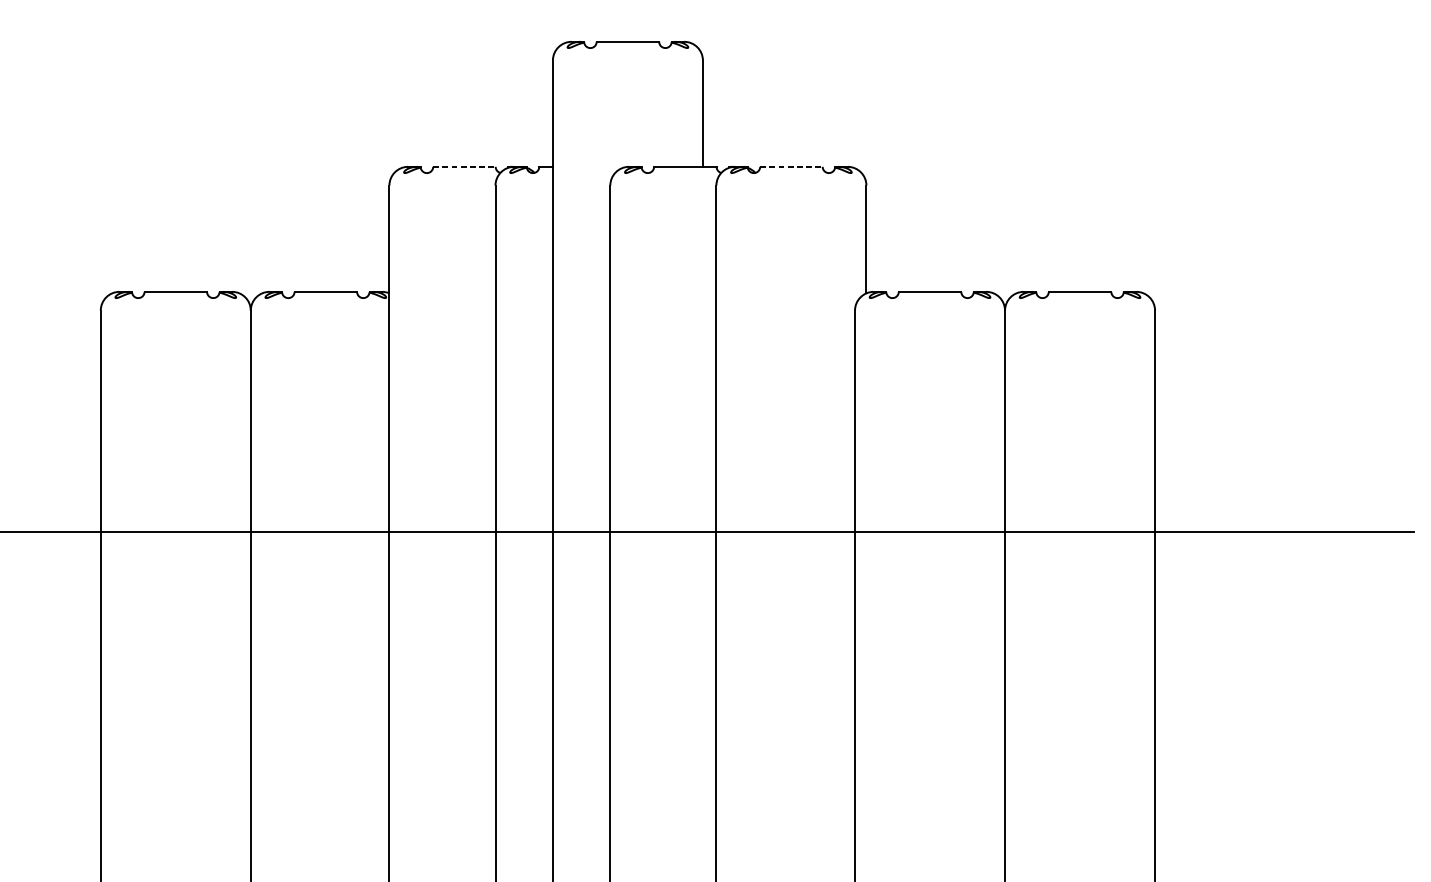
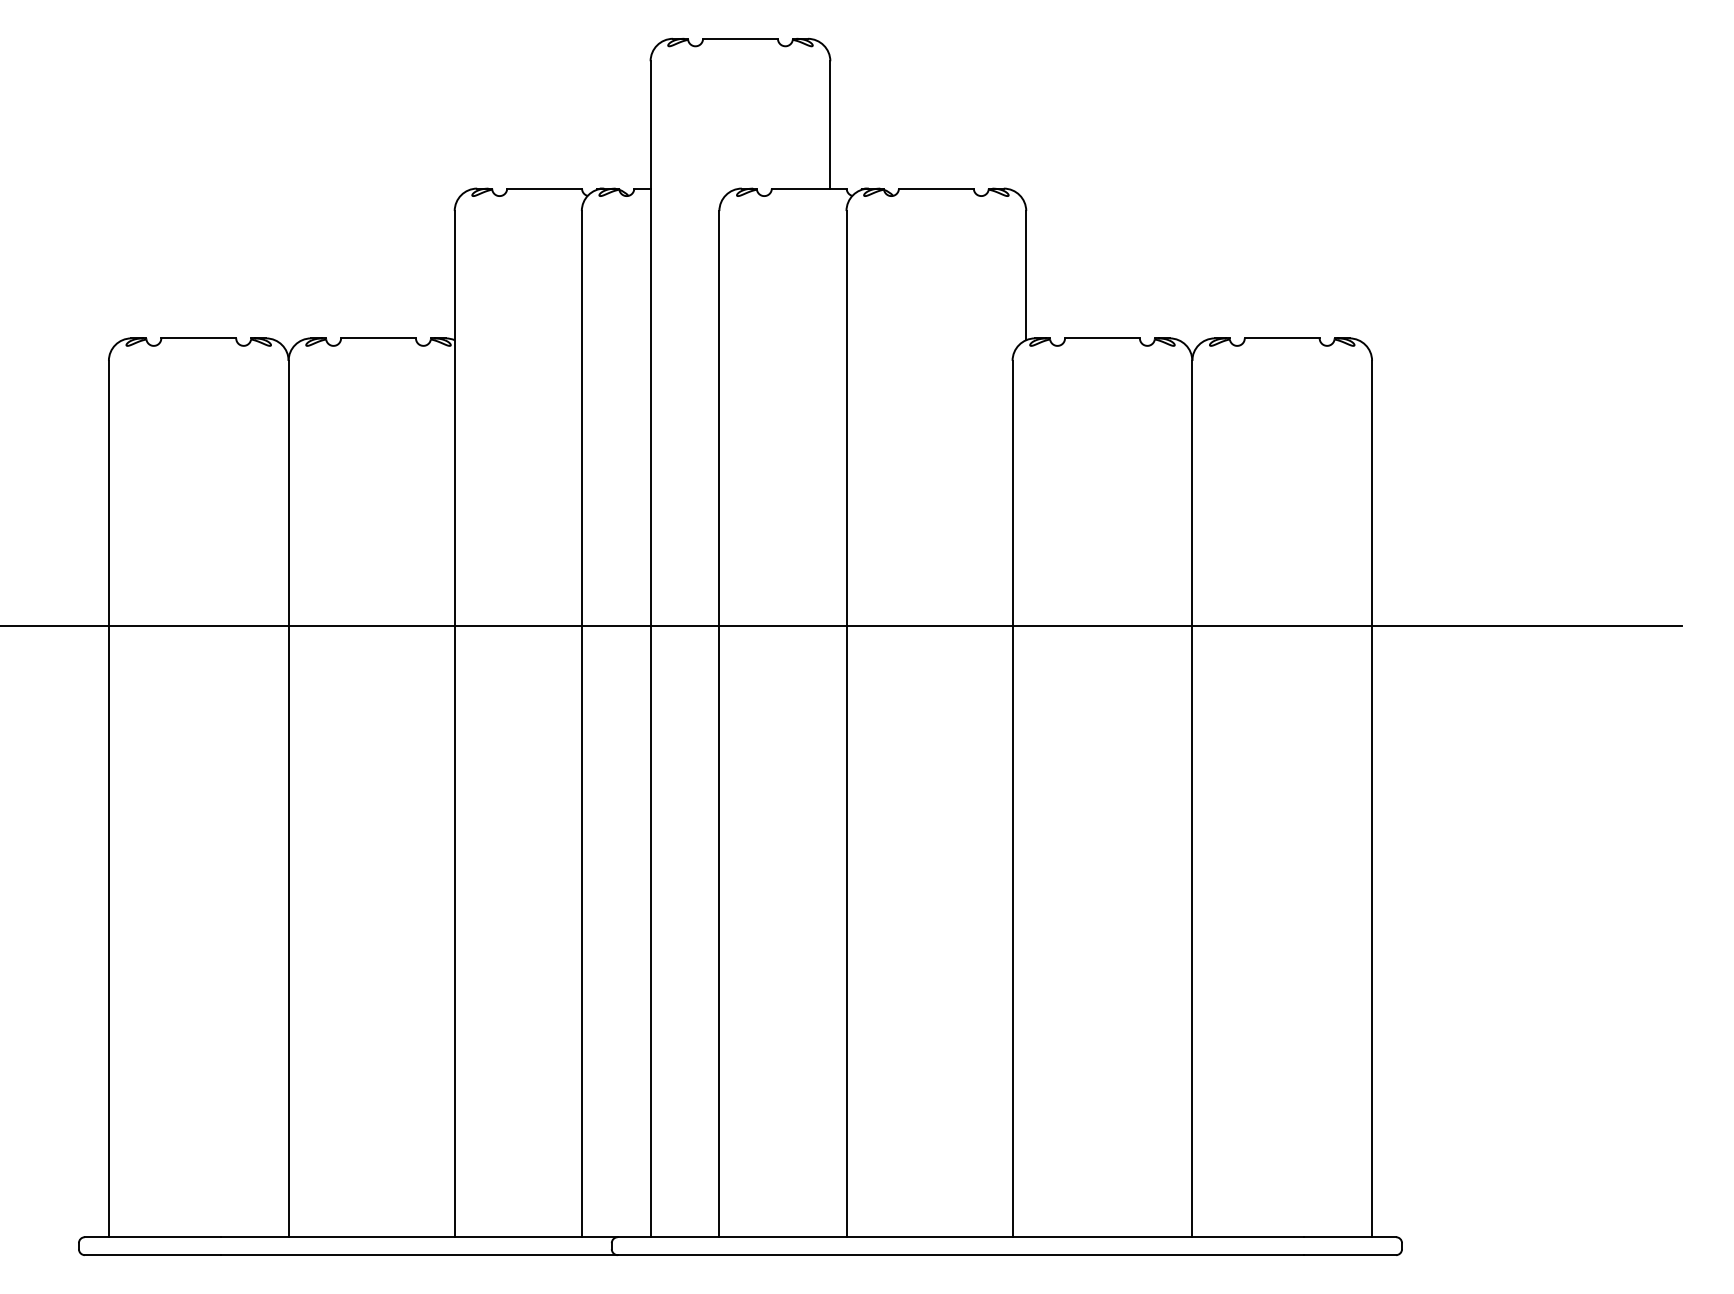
line: (465, 166) -> (545, 188), dashed -> solid
line: (791, 166) -> (936, 188), dashed -> solid

